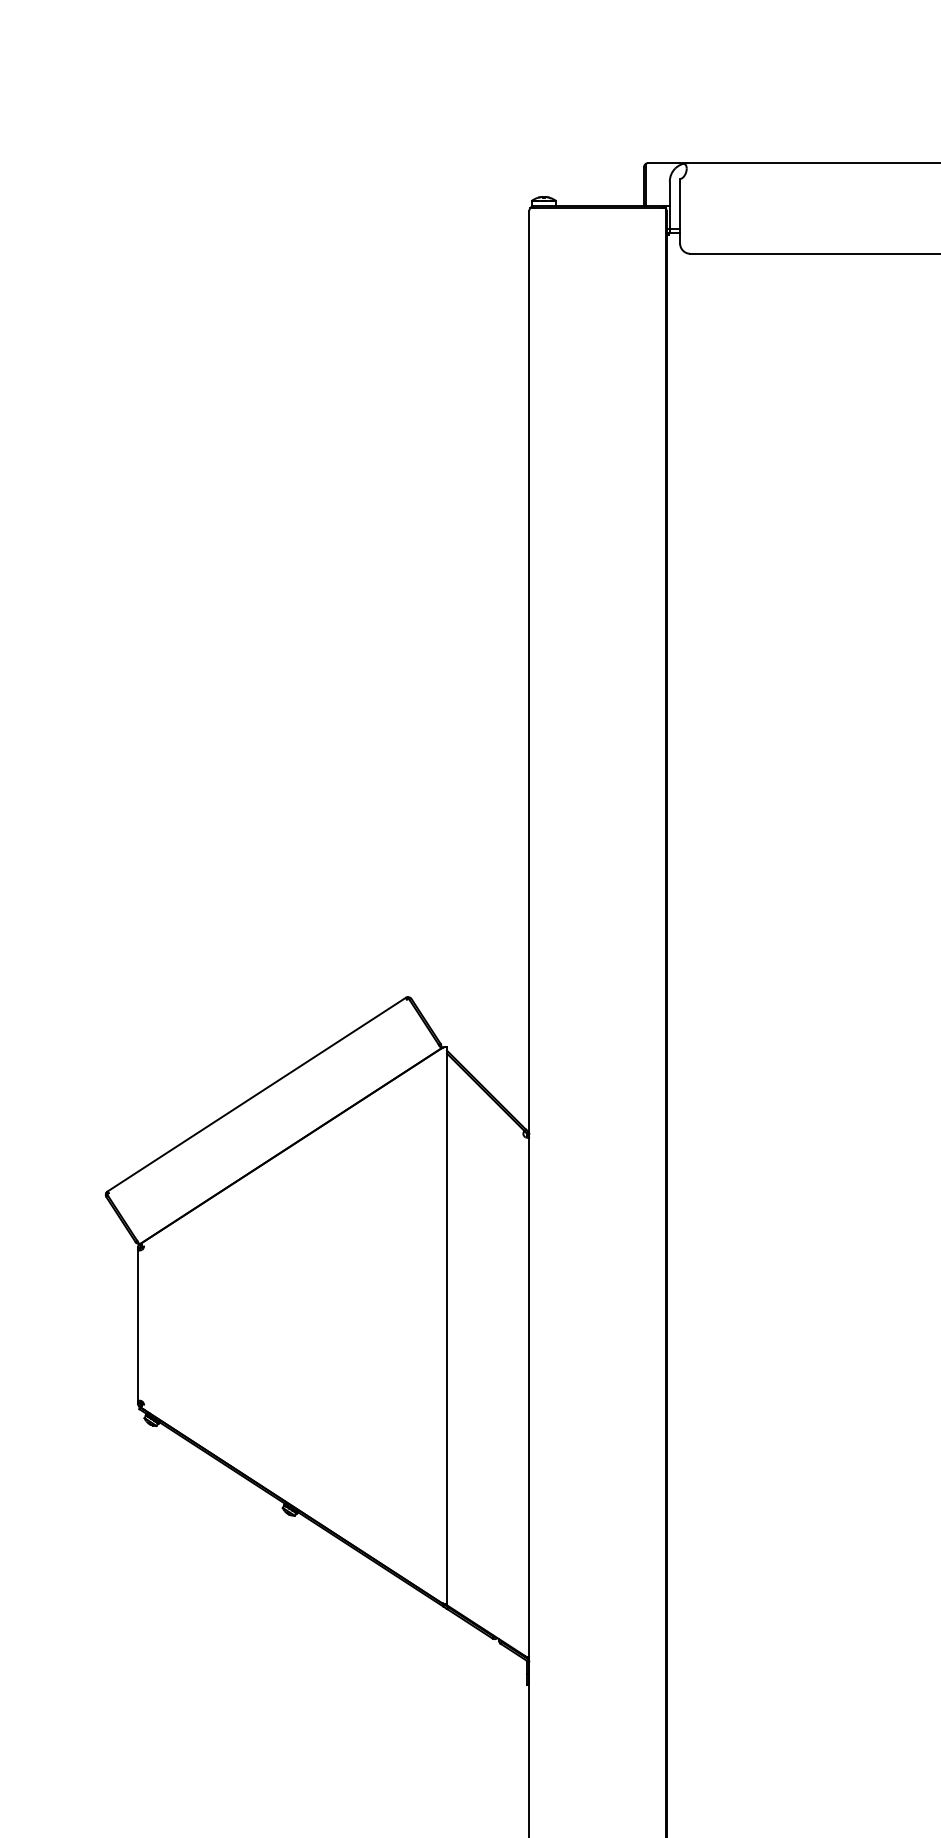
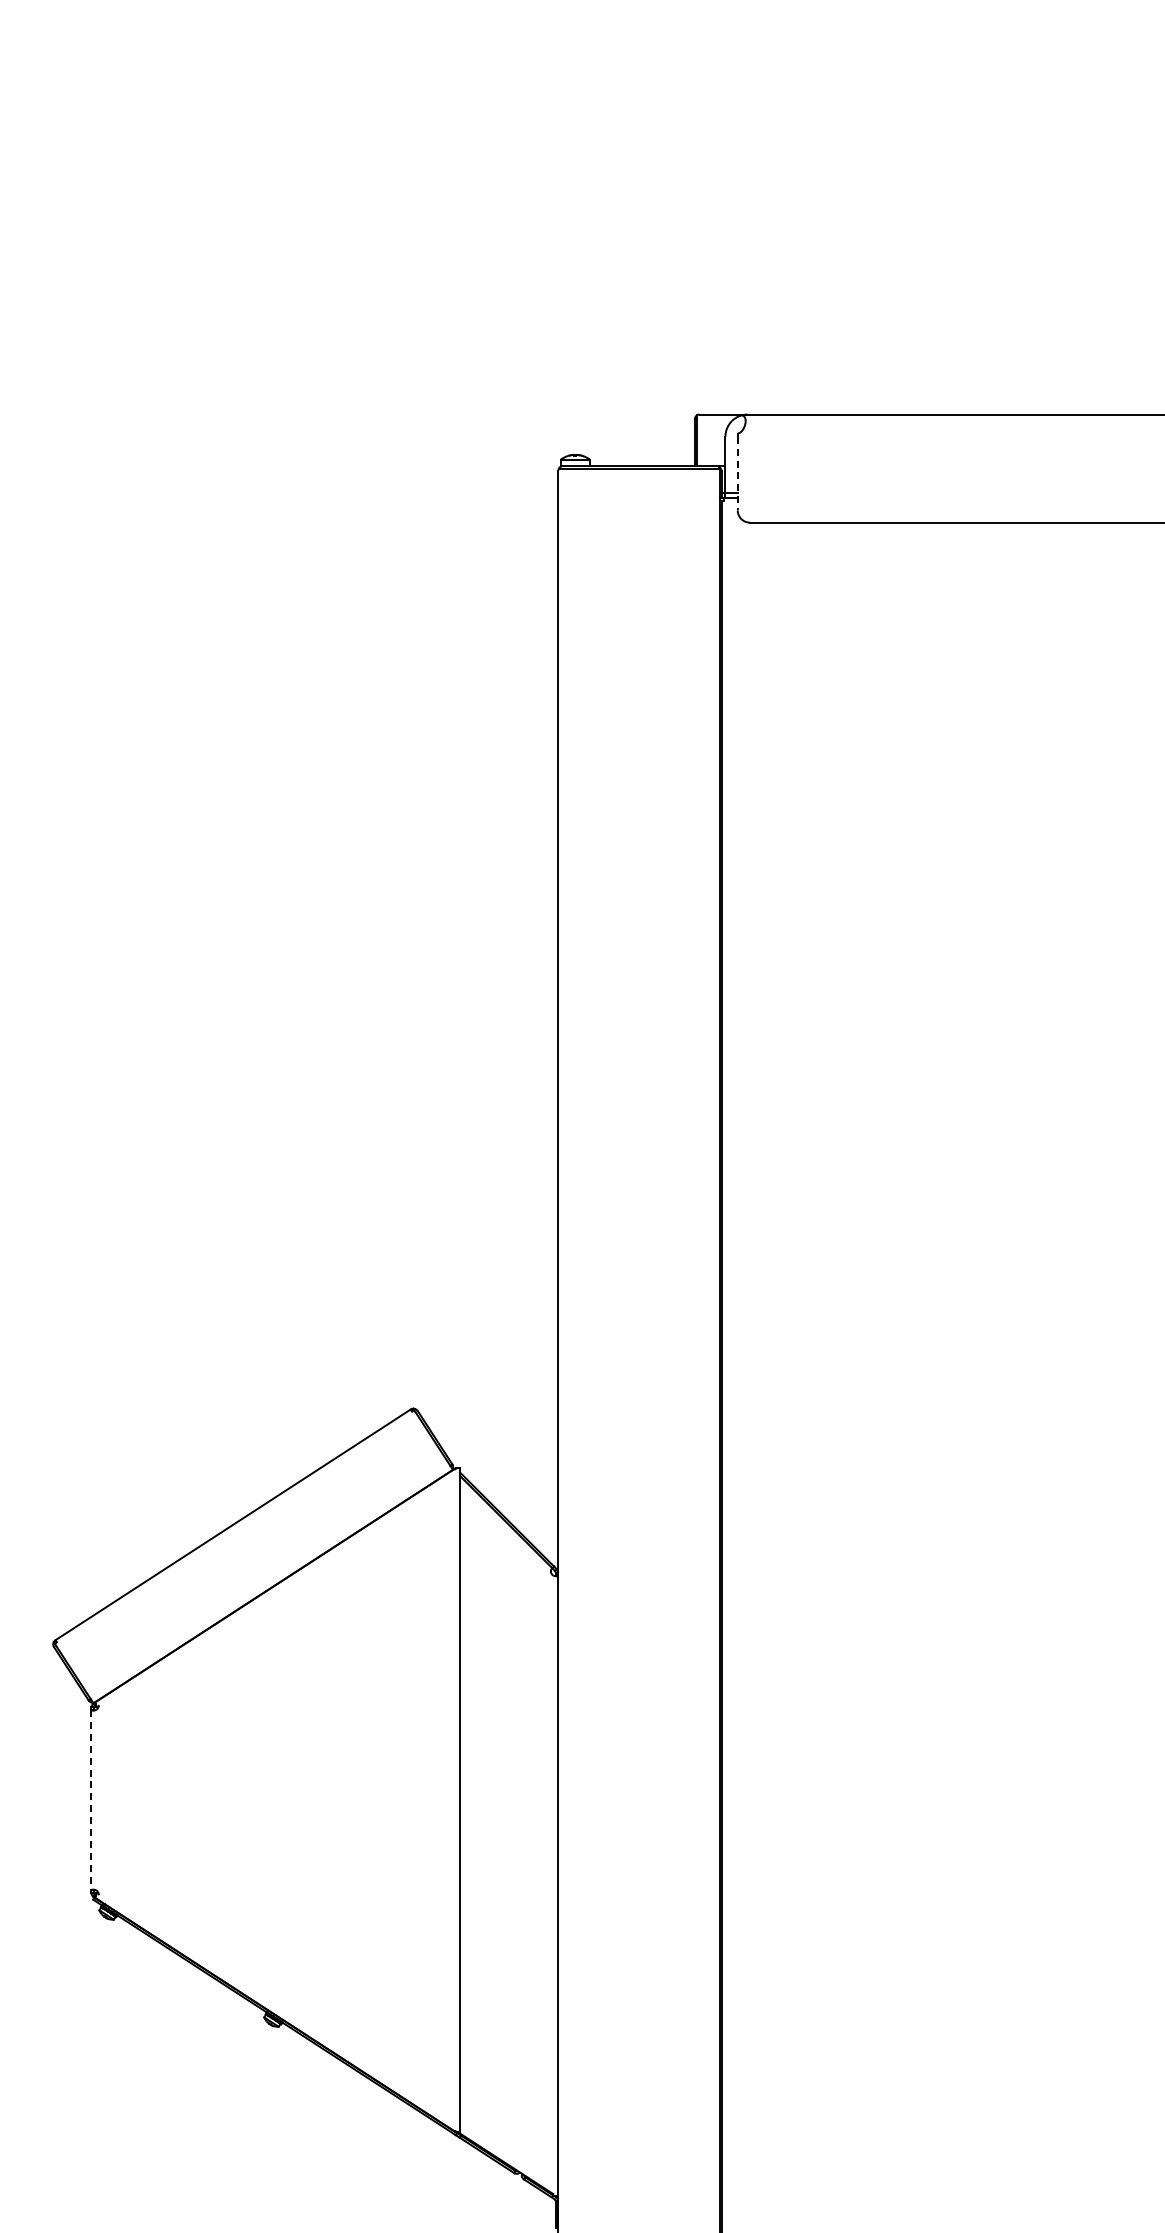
line: (679, 212) -> (737, 473), solid -> dashed
line: (137, 1325) -> (91, 1800), solid -> dashed

